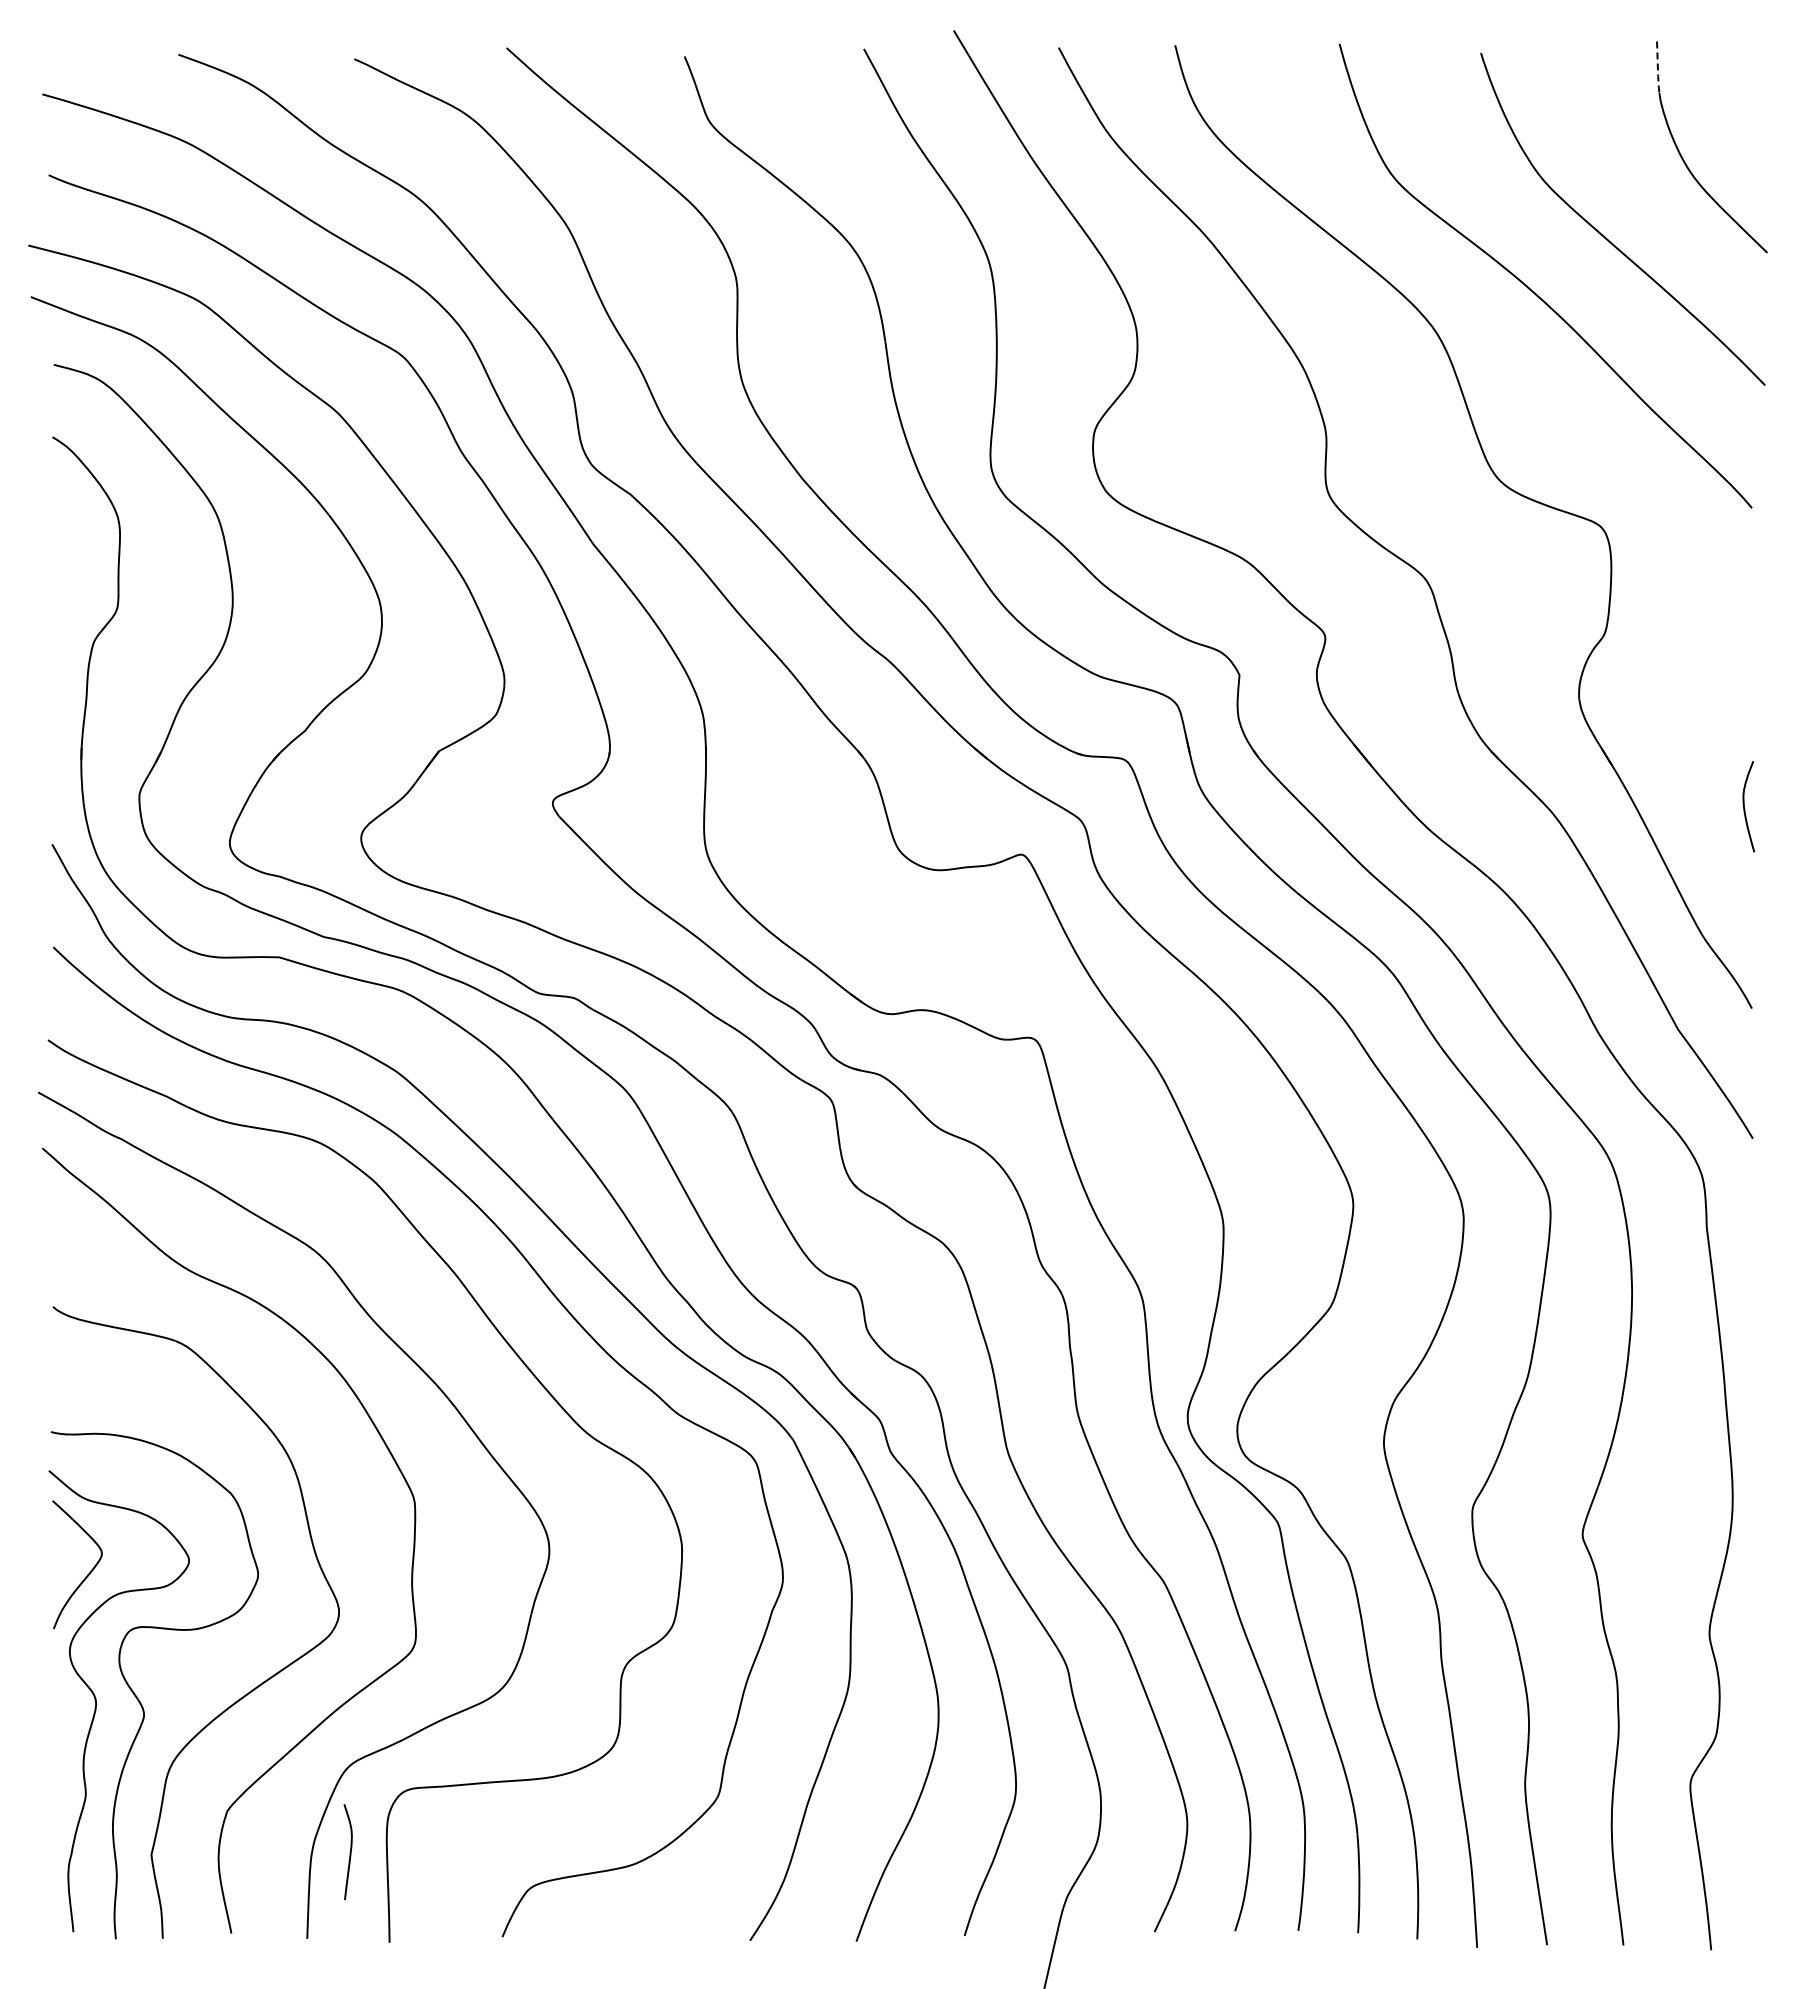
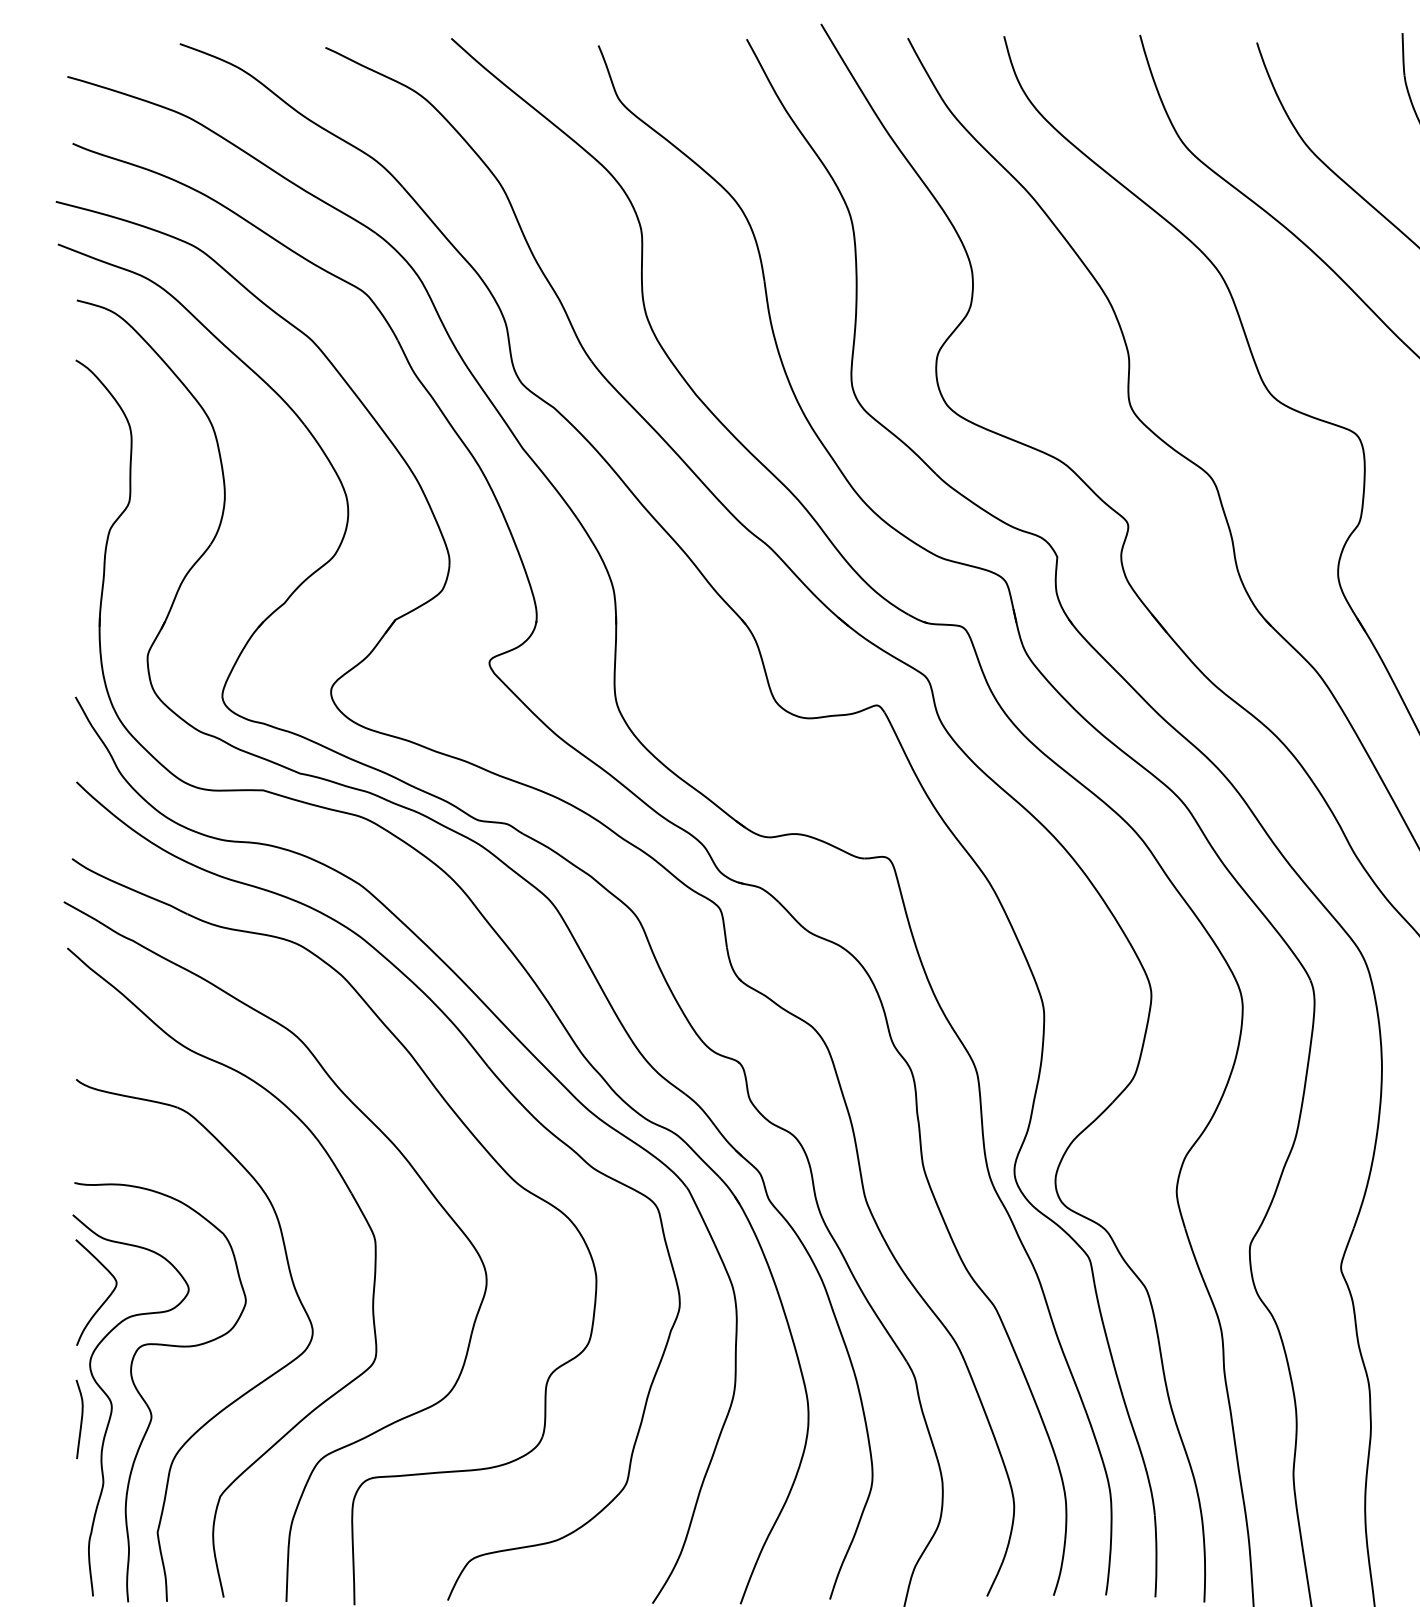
line: (1657, 69) -> (1402, 56), dashed -> solid
curve: (349, 1852) -> (80, 1419), moved

